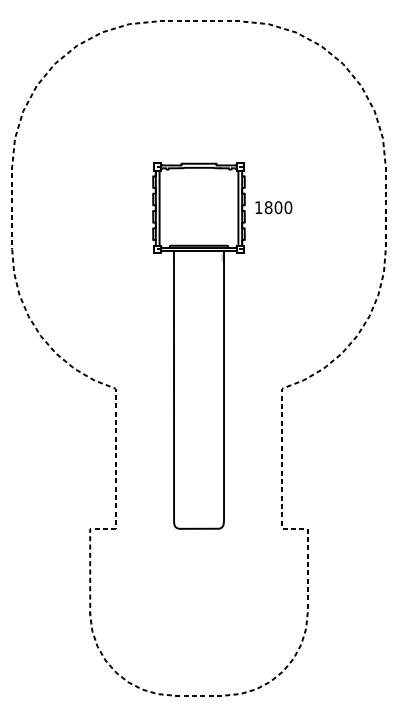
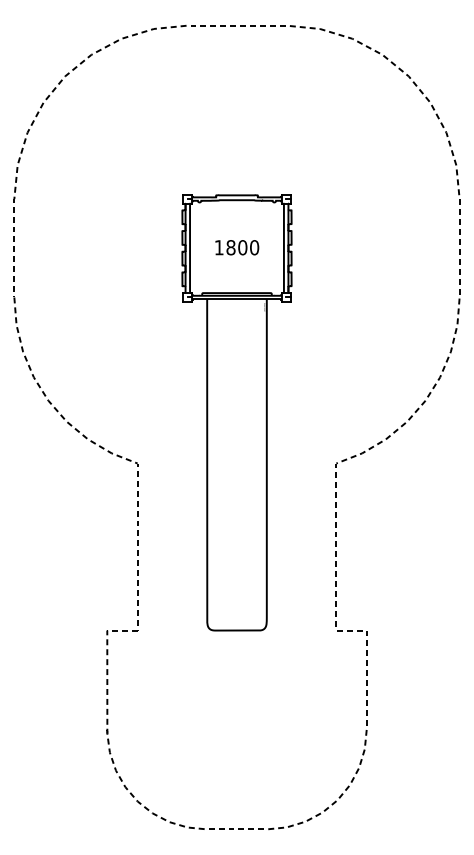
text: (274, 207) -> (237, 247), moved

